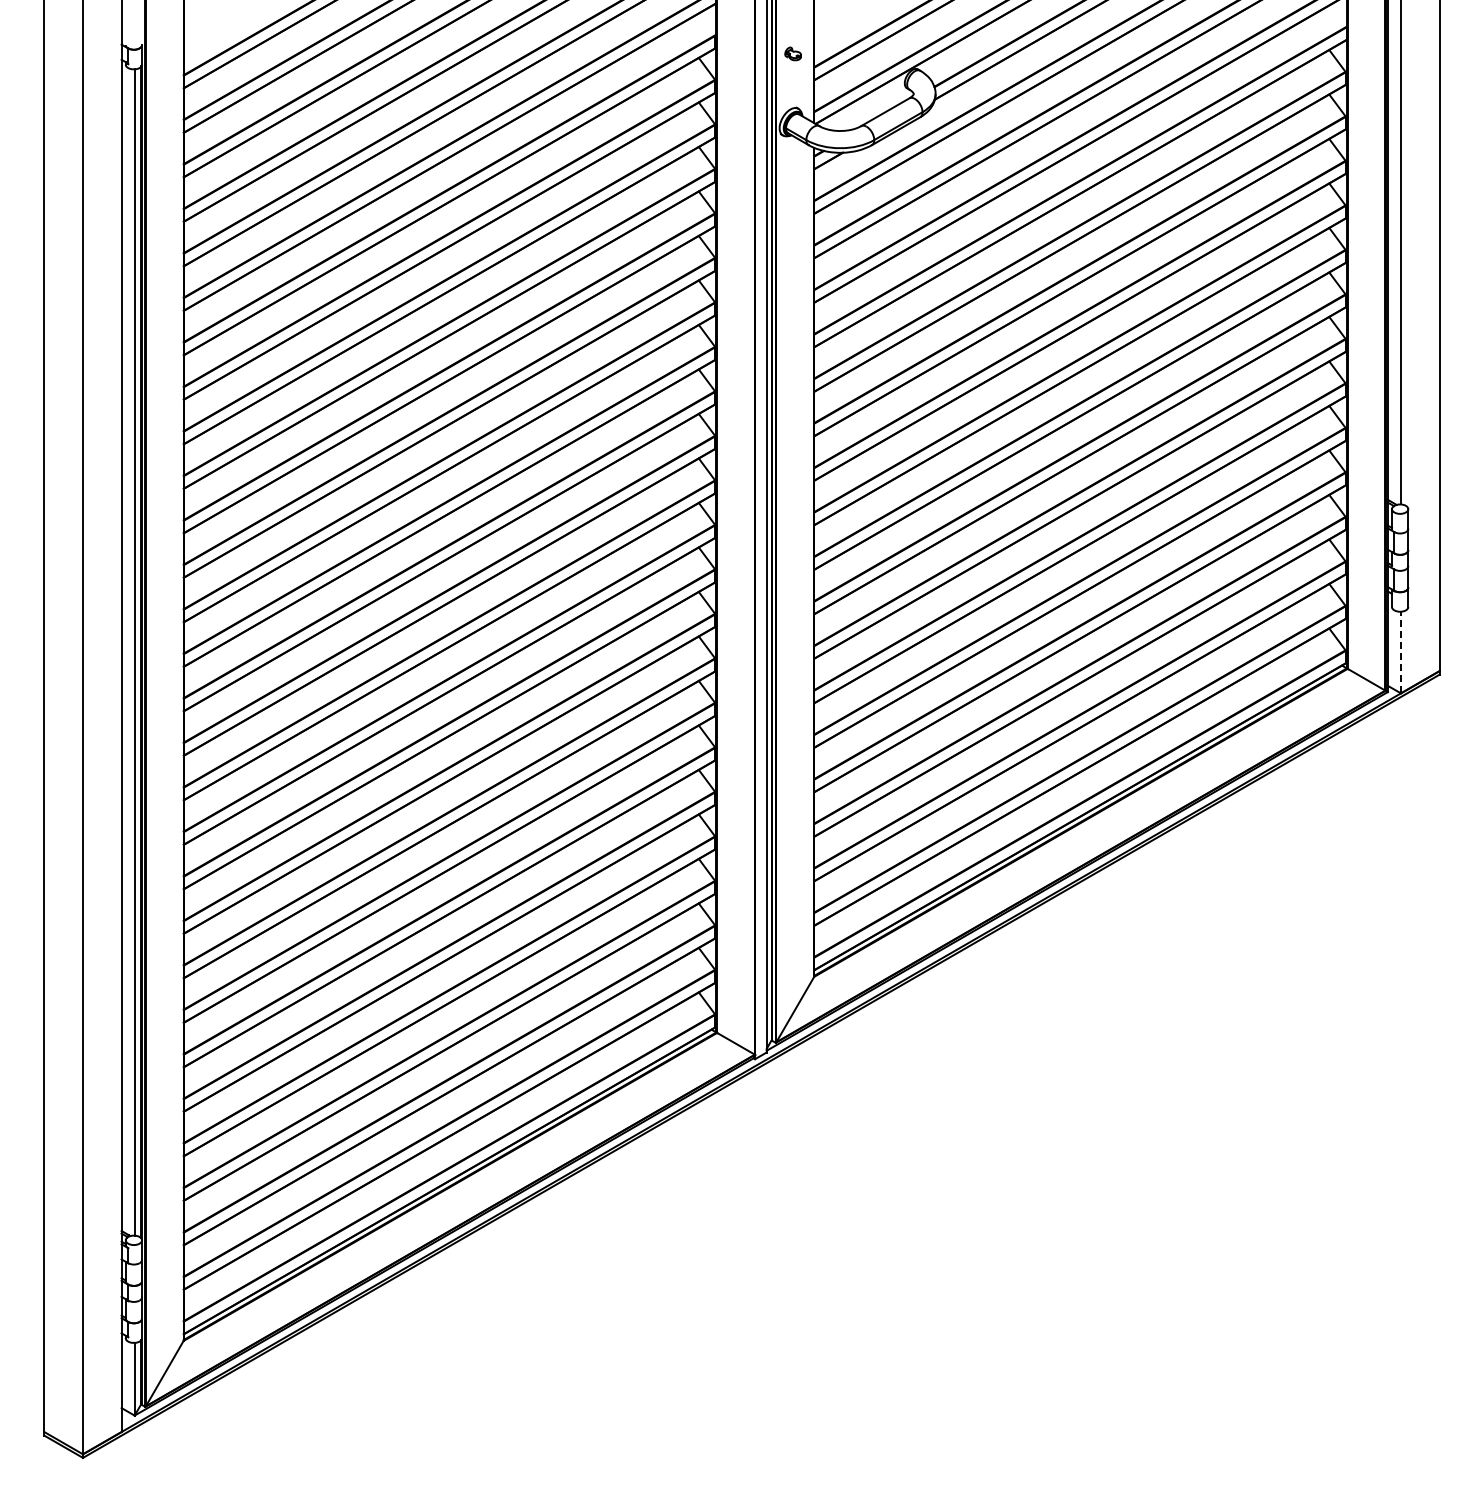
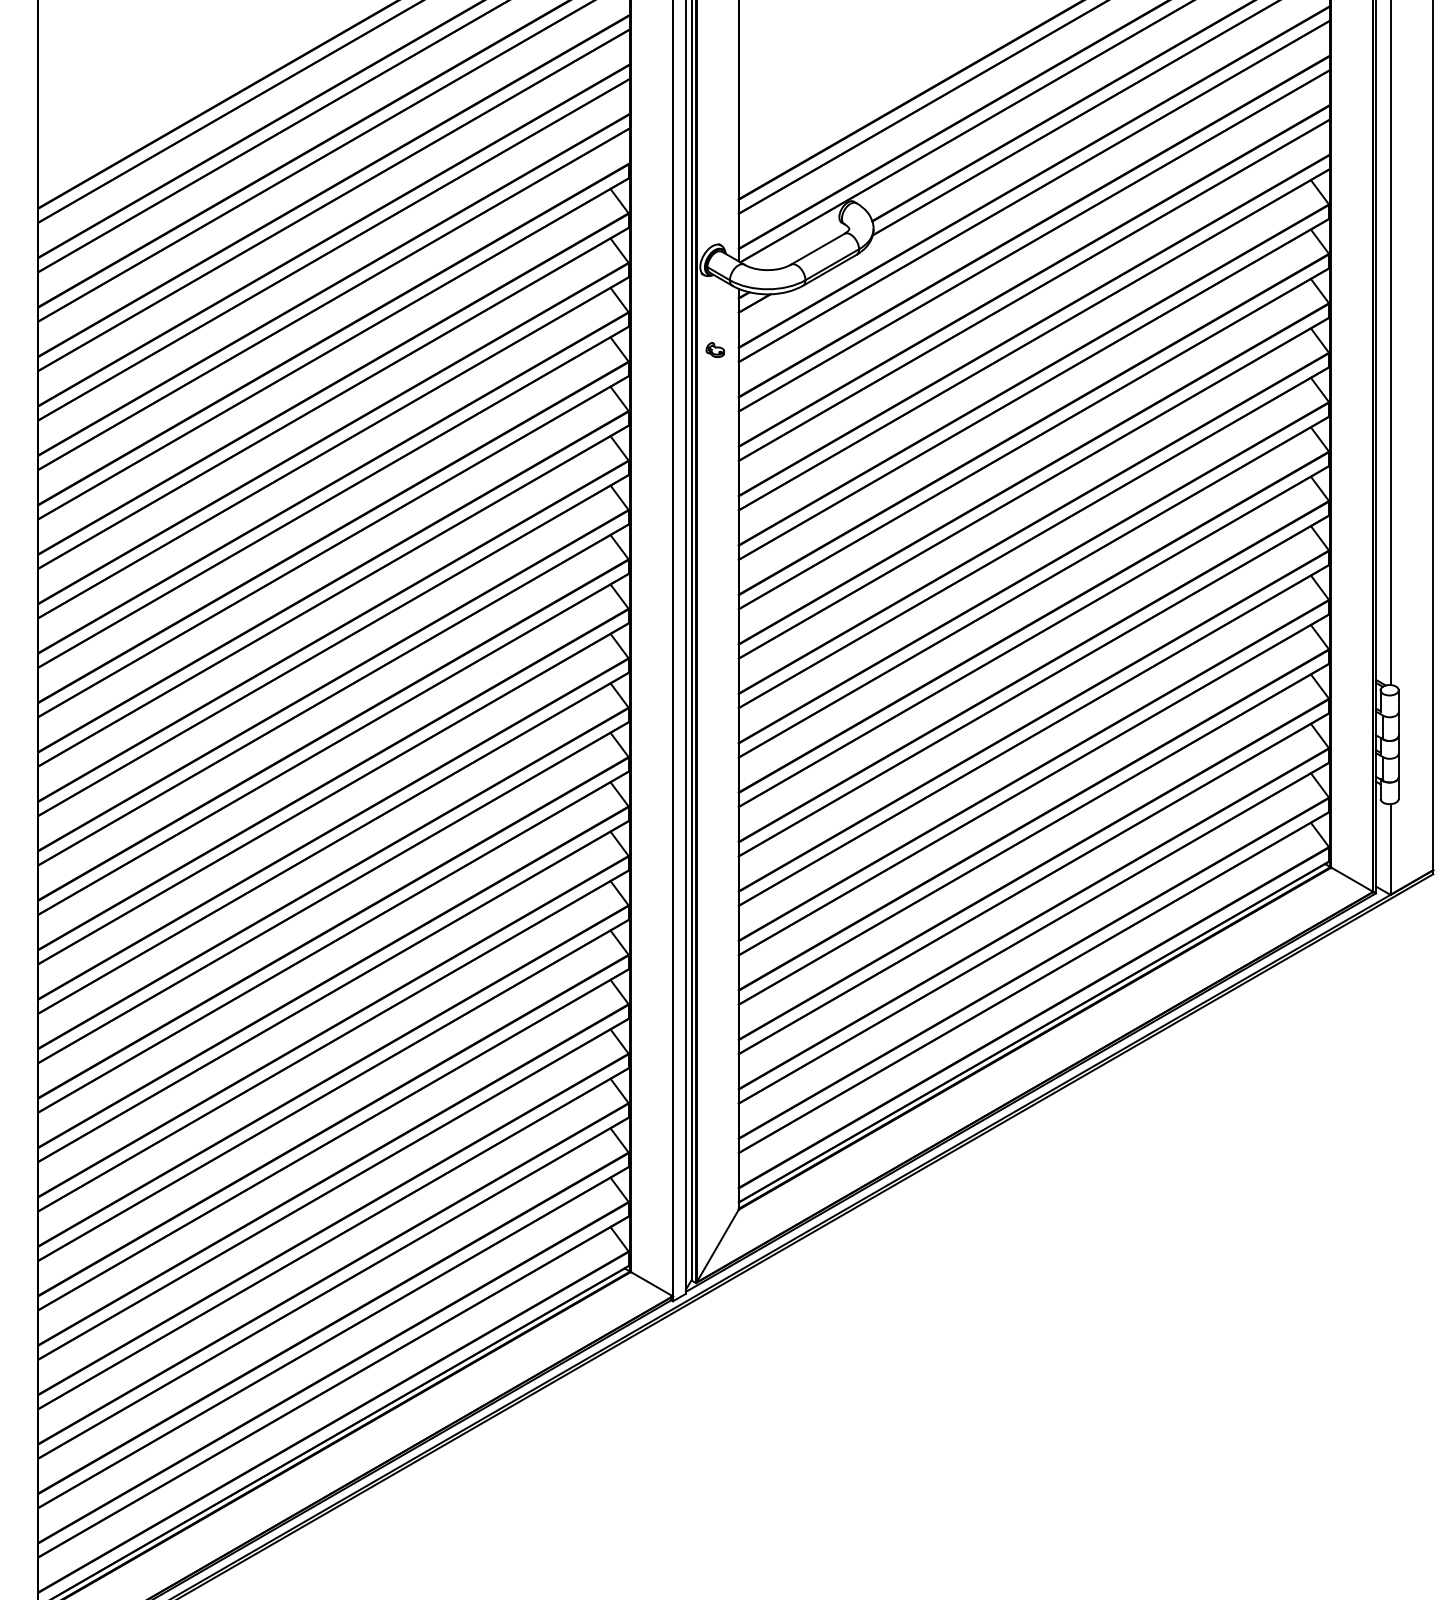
part: (792, 53) -> (714, 349), moved
line: (1401, 652) -> (1391, 849), dashed -> solid

